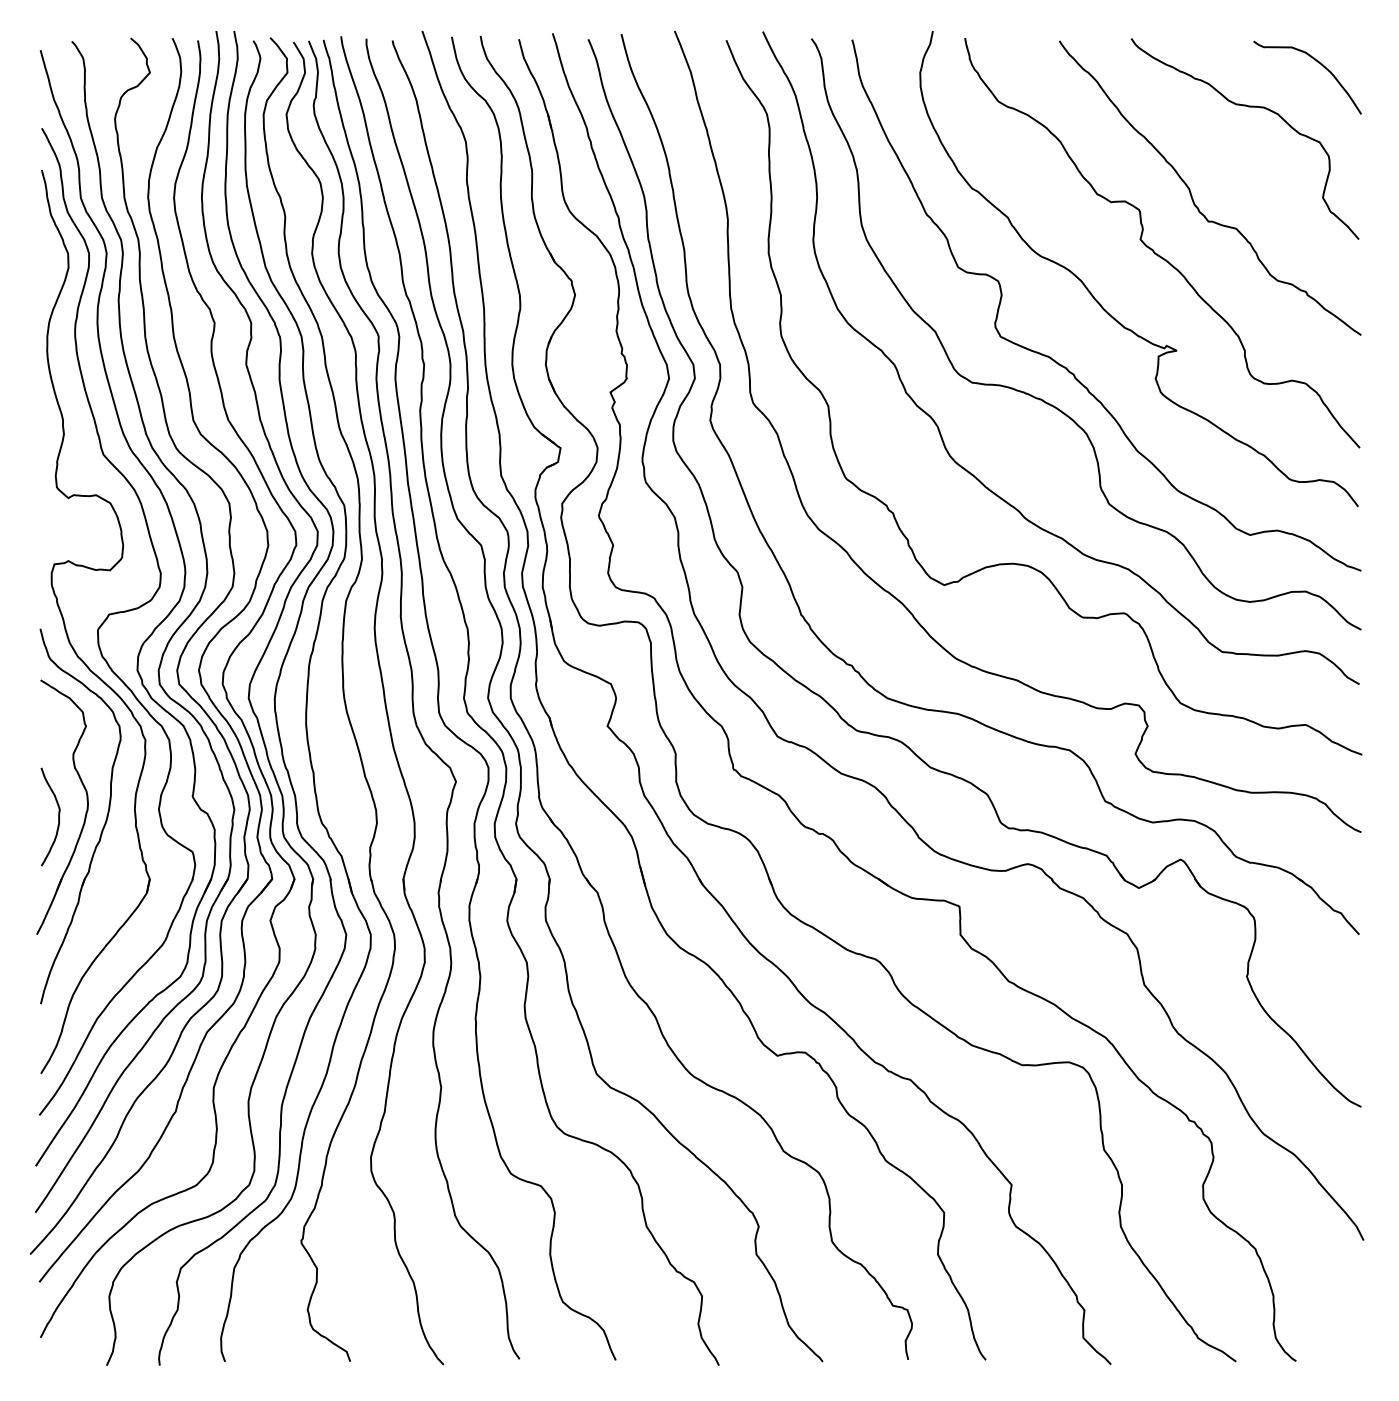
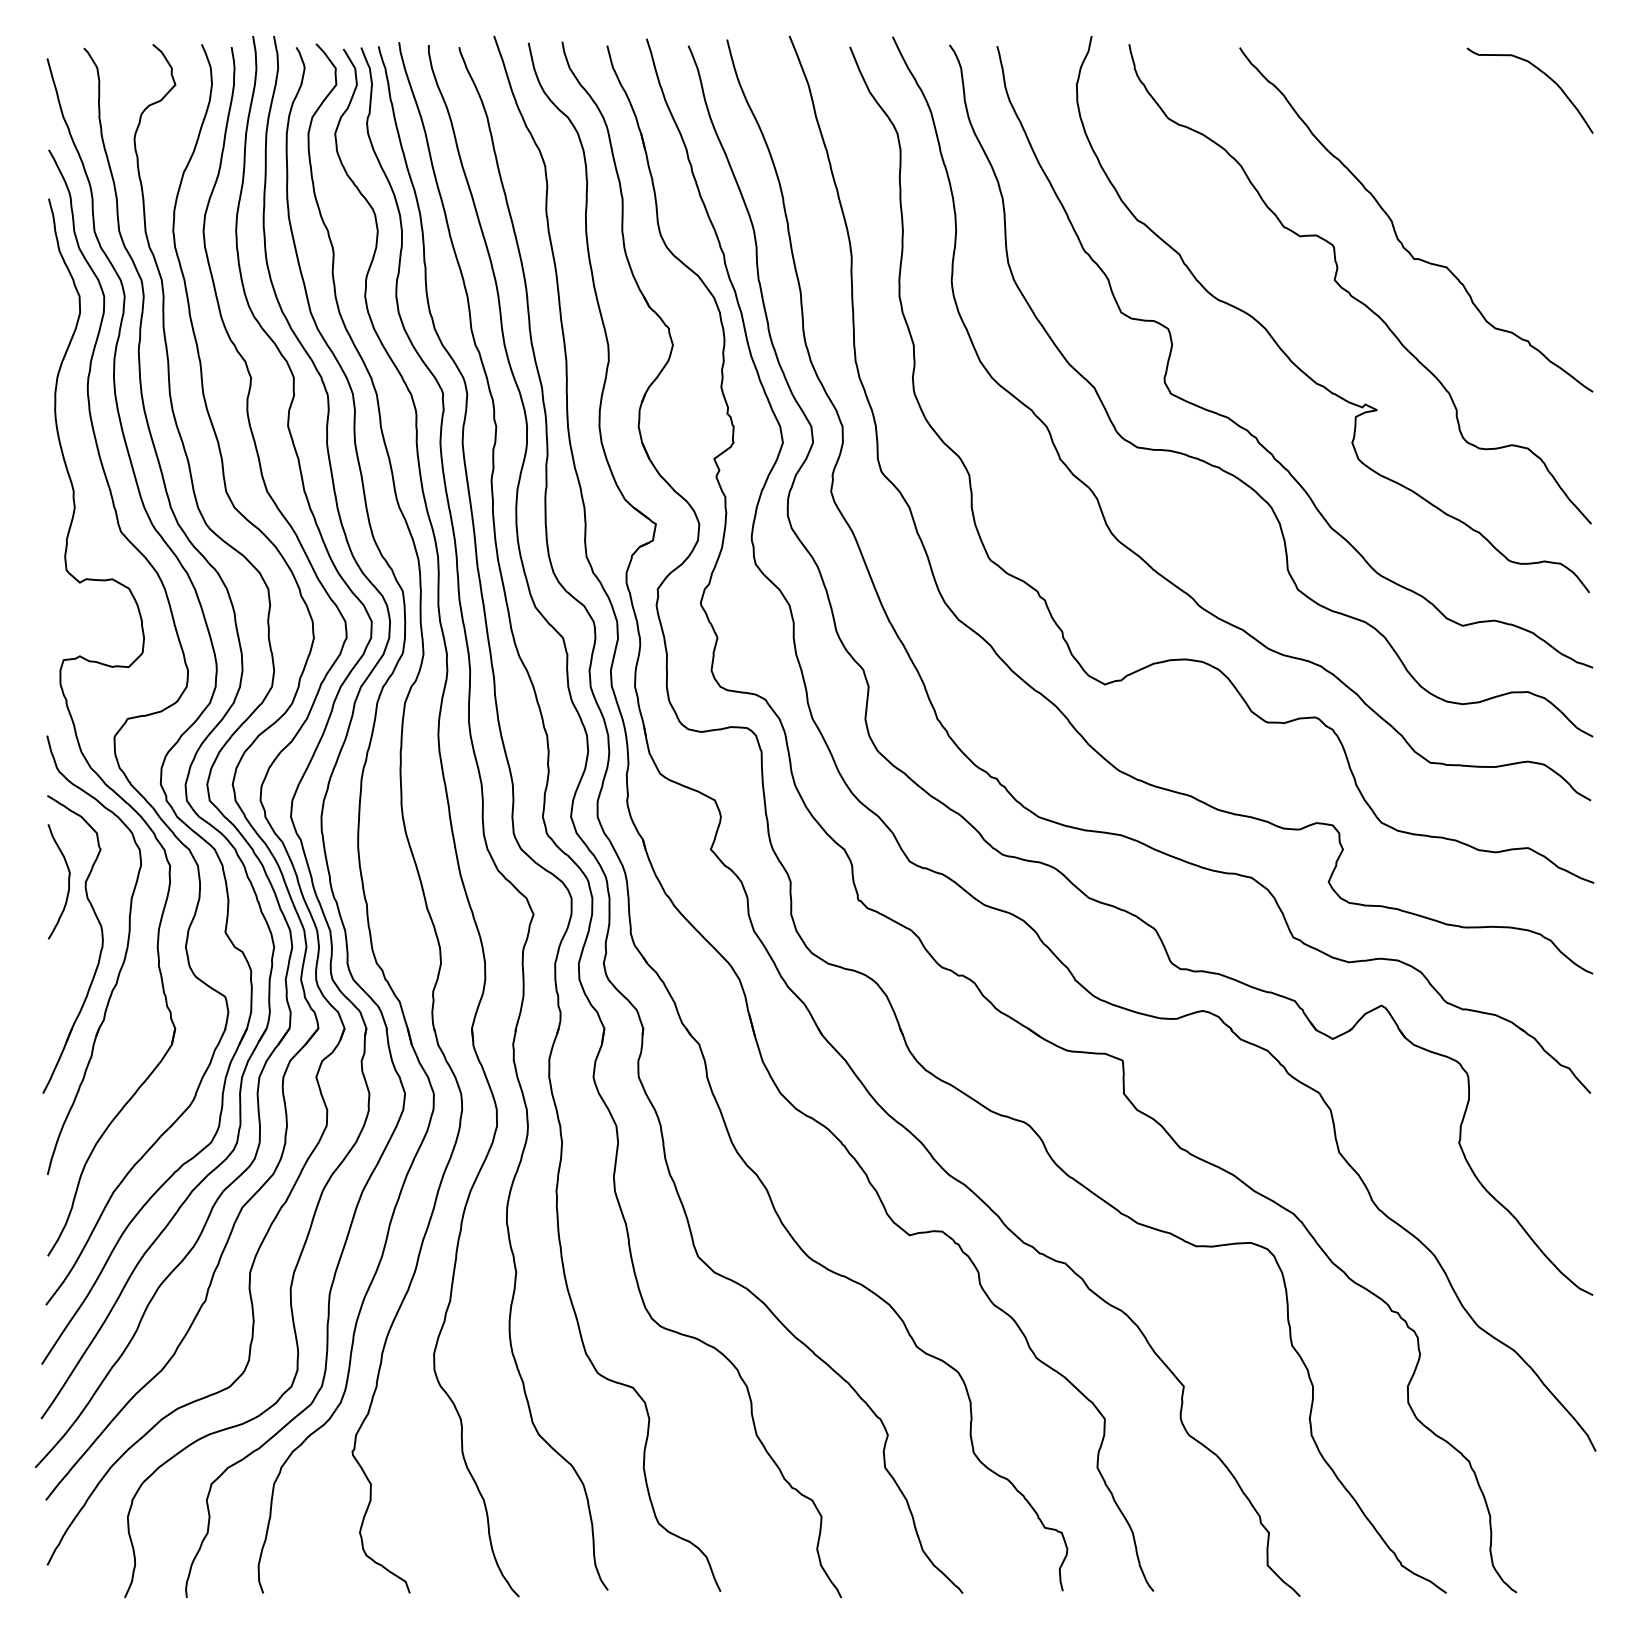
curve: (1248, 107) -> (1461, 125), removed
curve: (58, 816) -> (68, 881), moved

